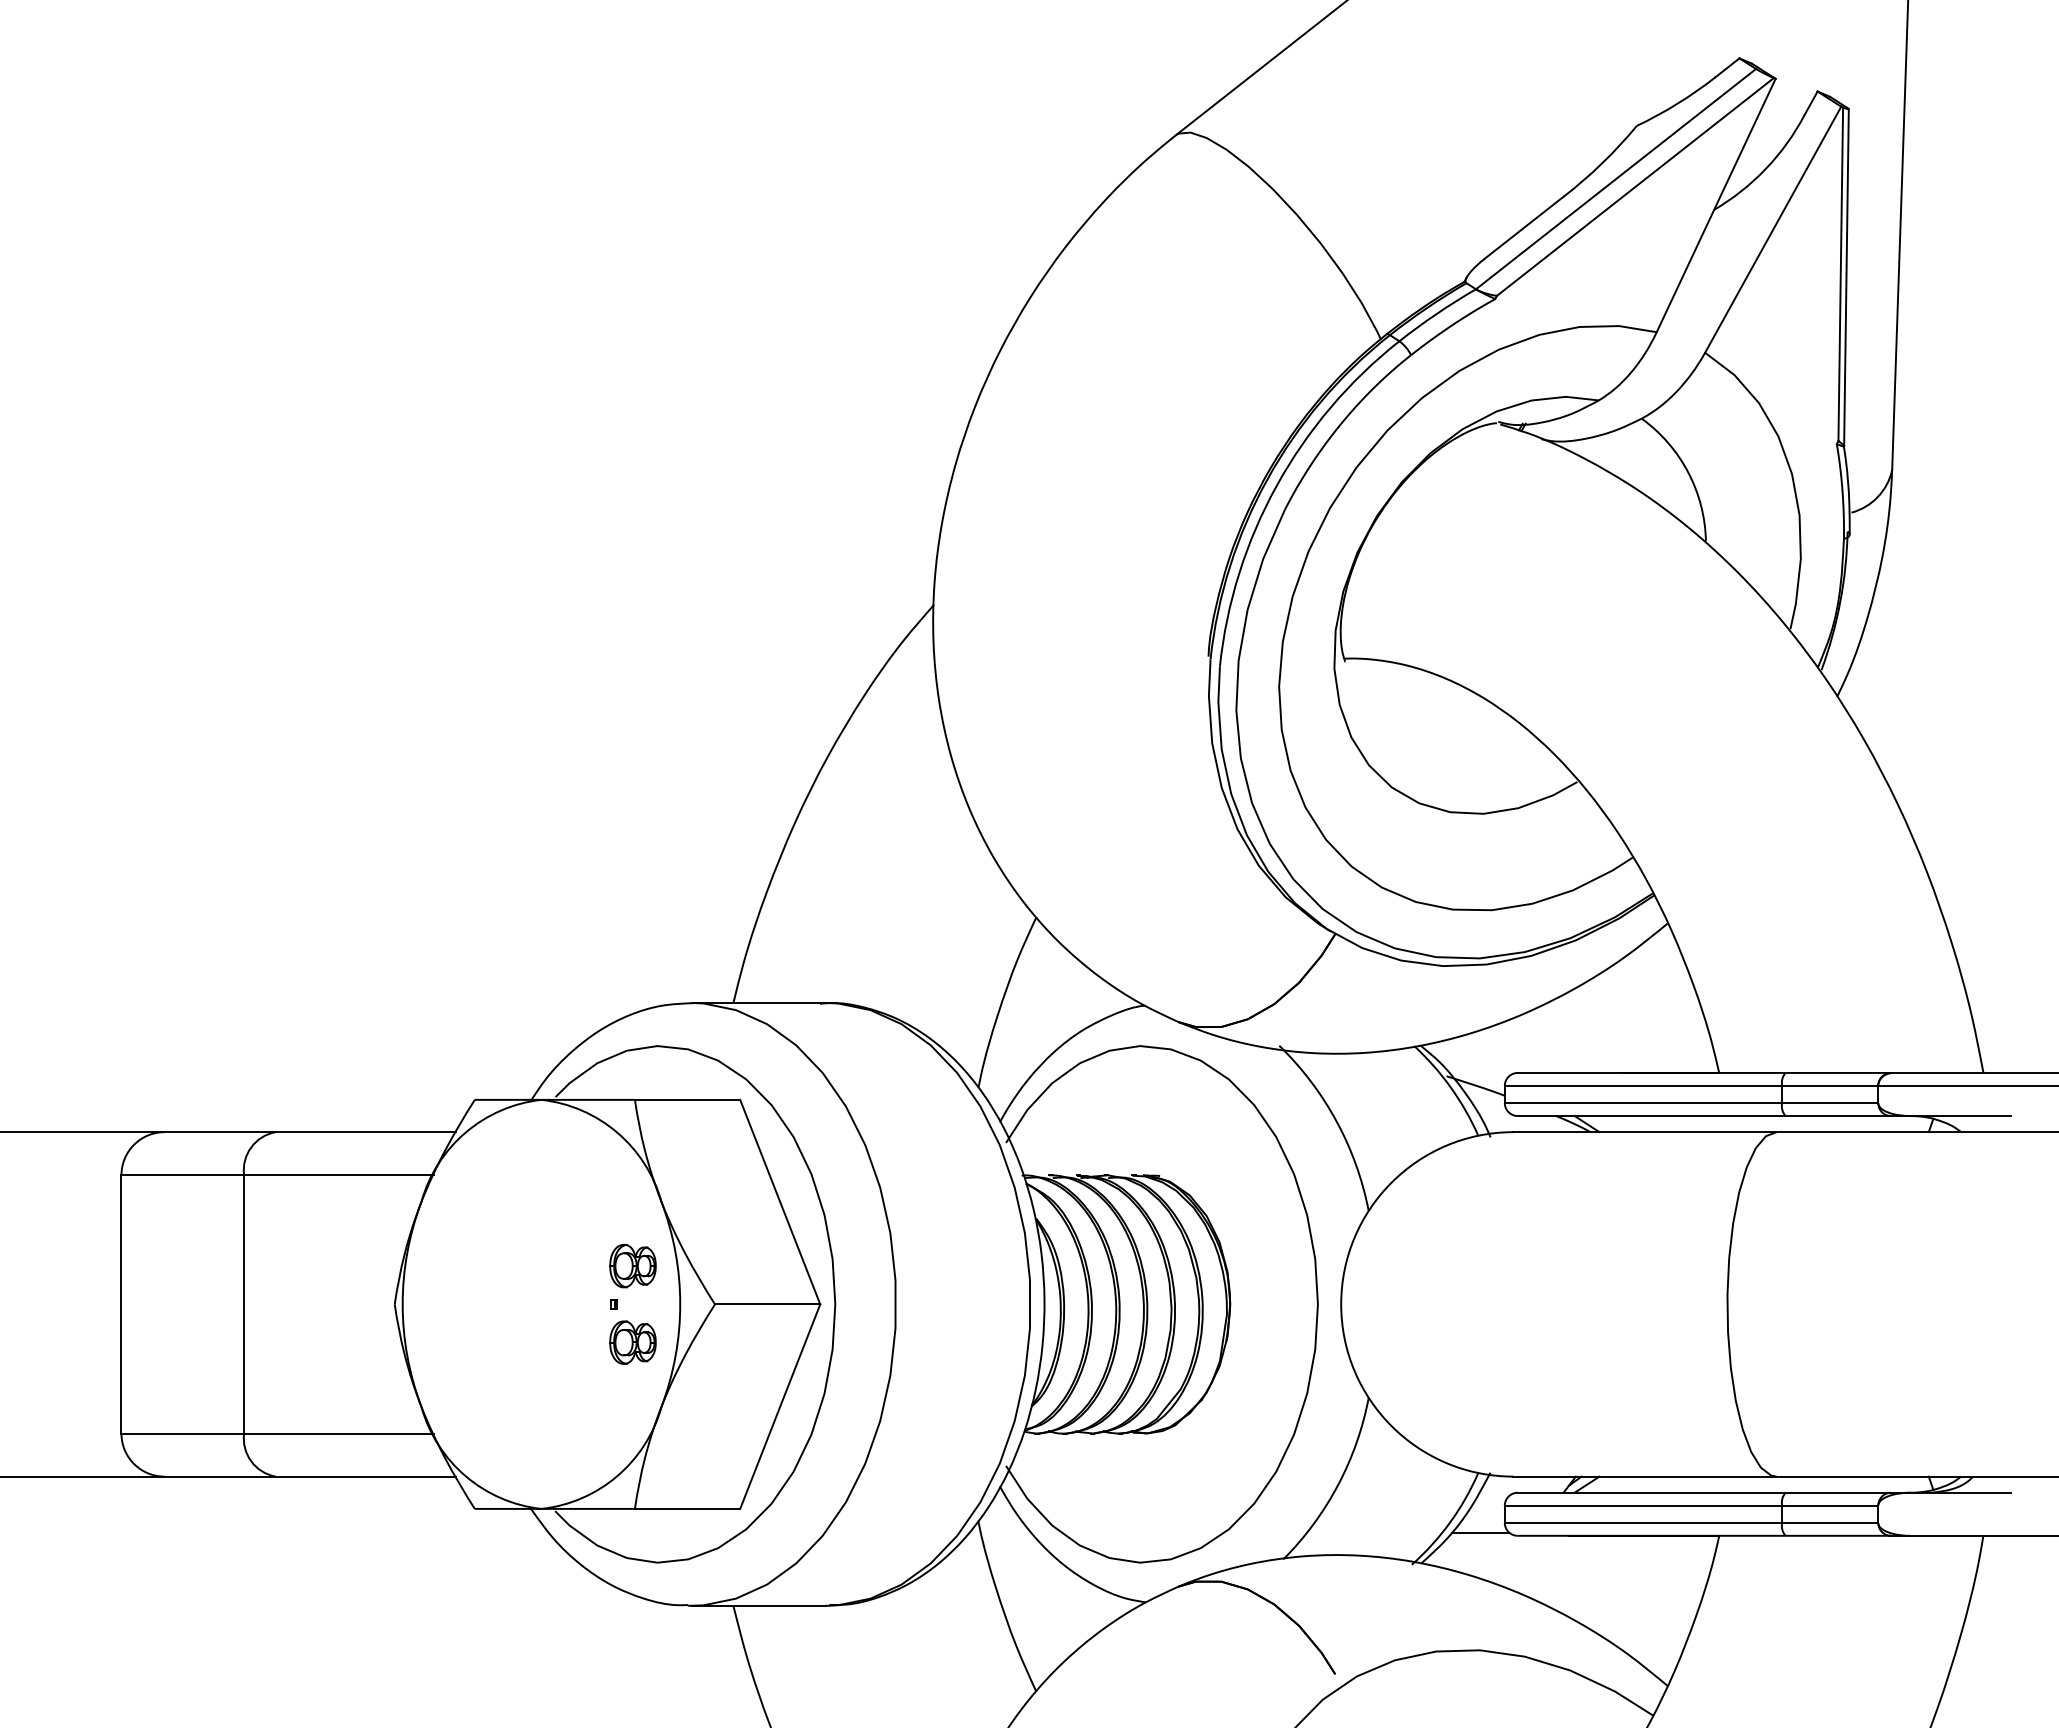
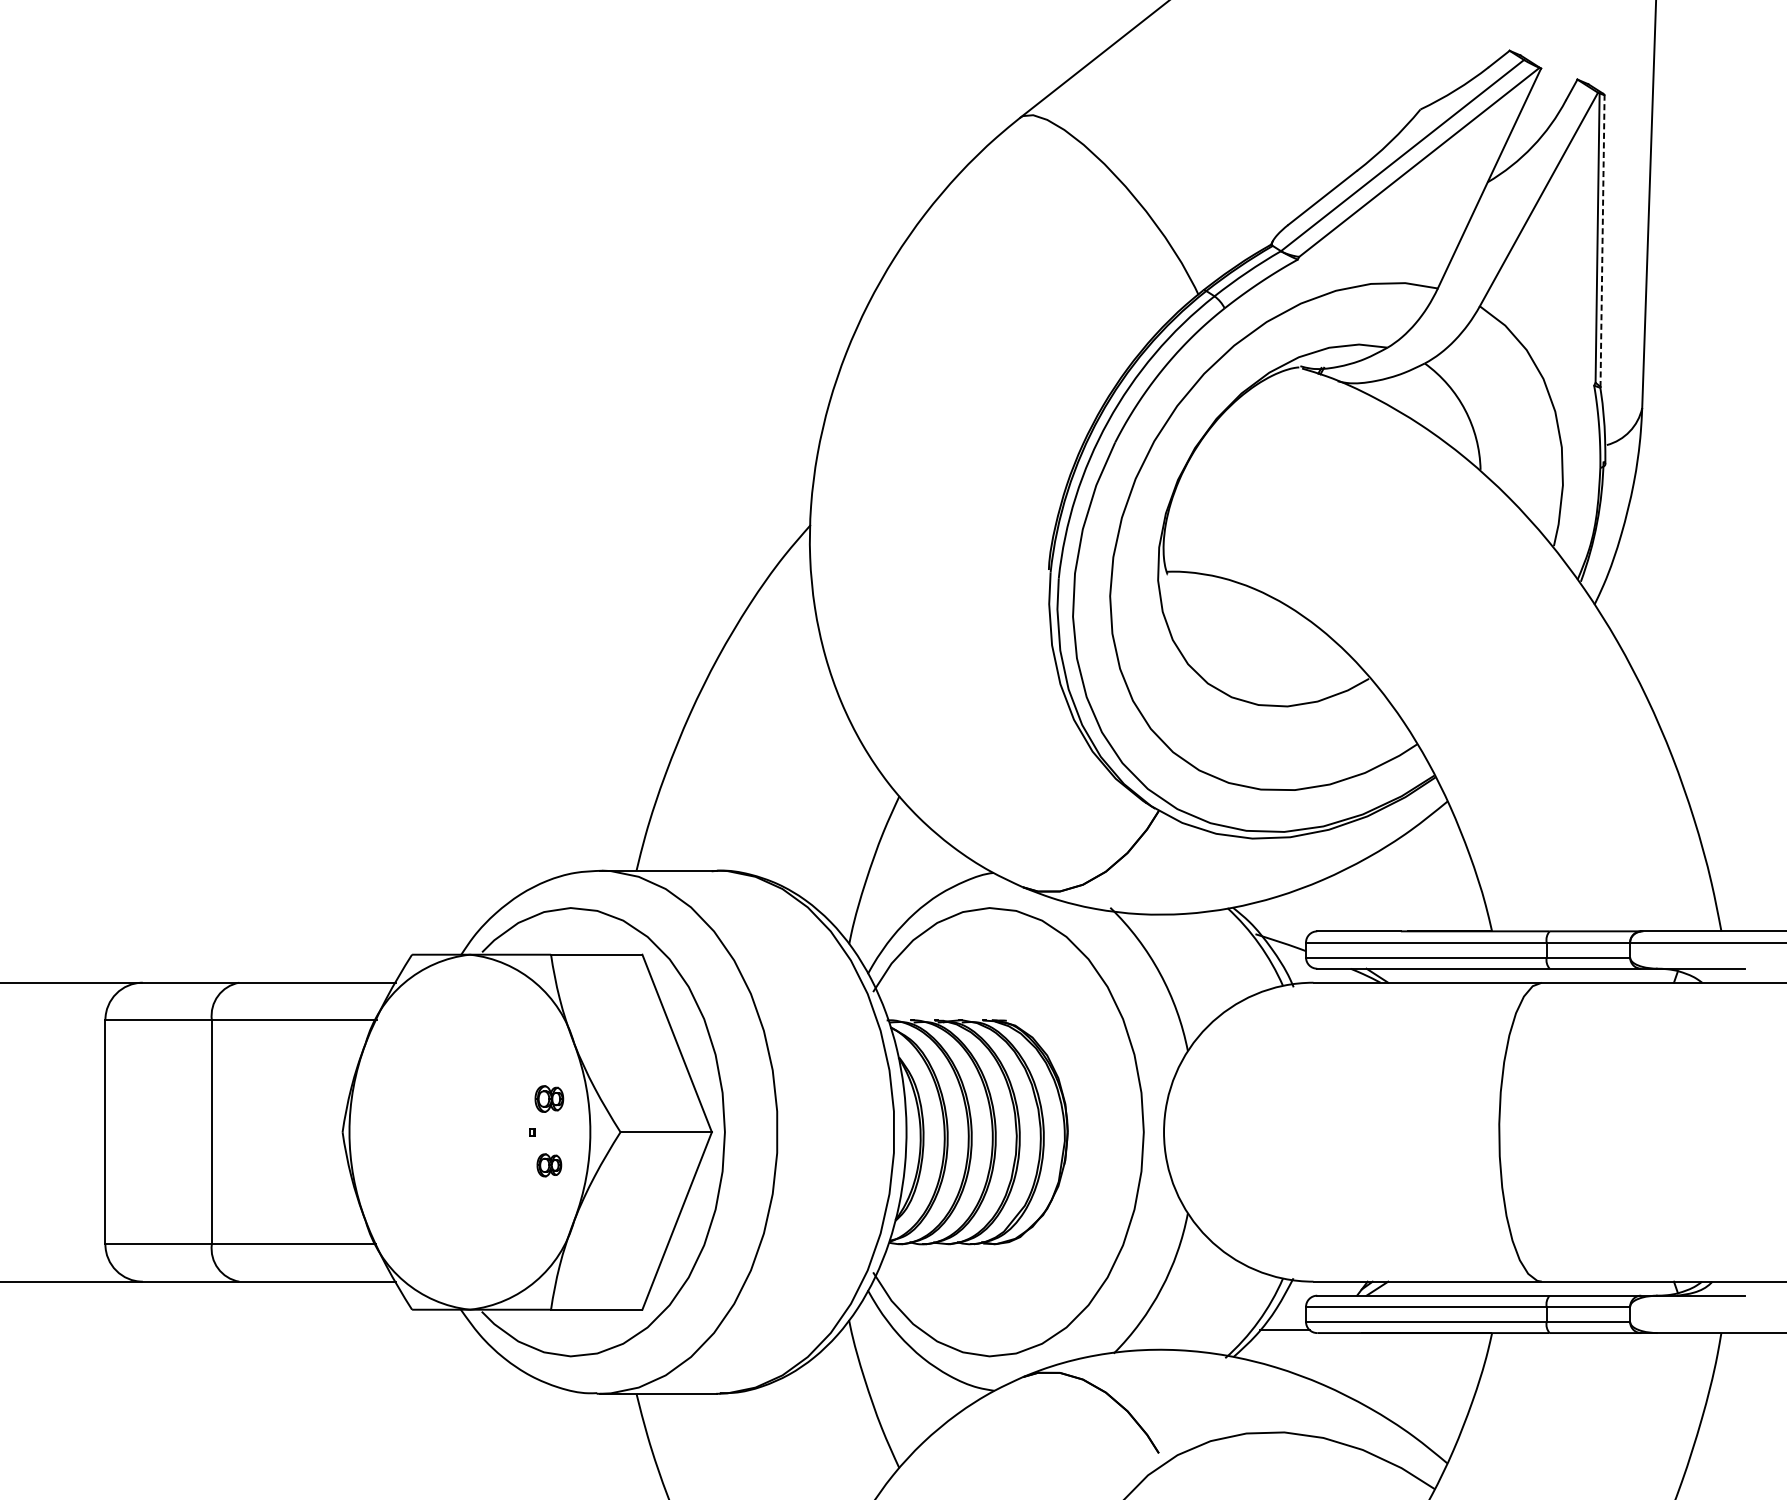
line: (1846, 277) -> (1602, 240), solid -> dashed
part: (632, 1266) -> (548, 1099), size x0.7
part: (632, 1342) -> (548, 1165), size x0.6

